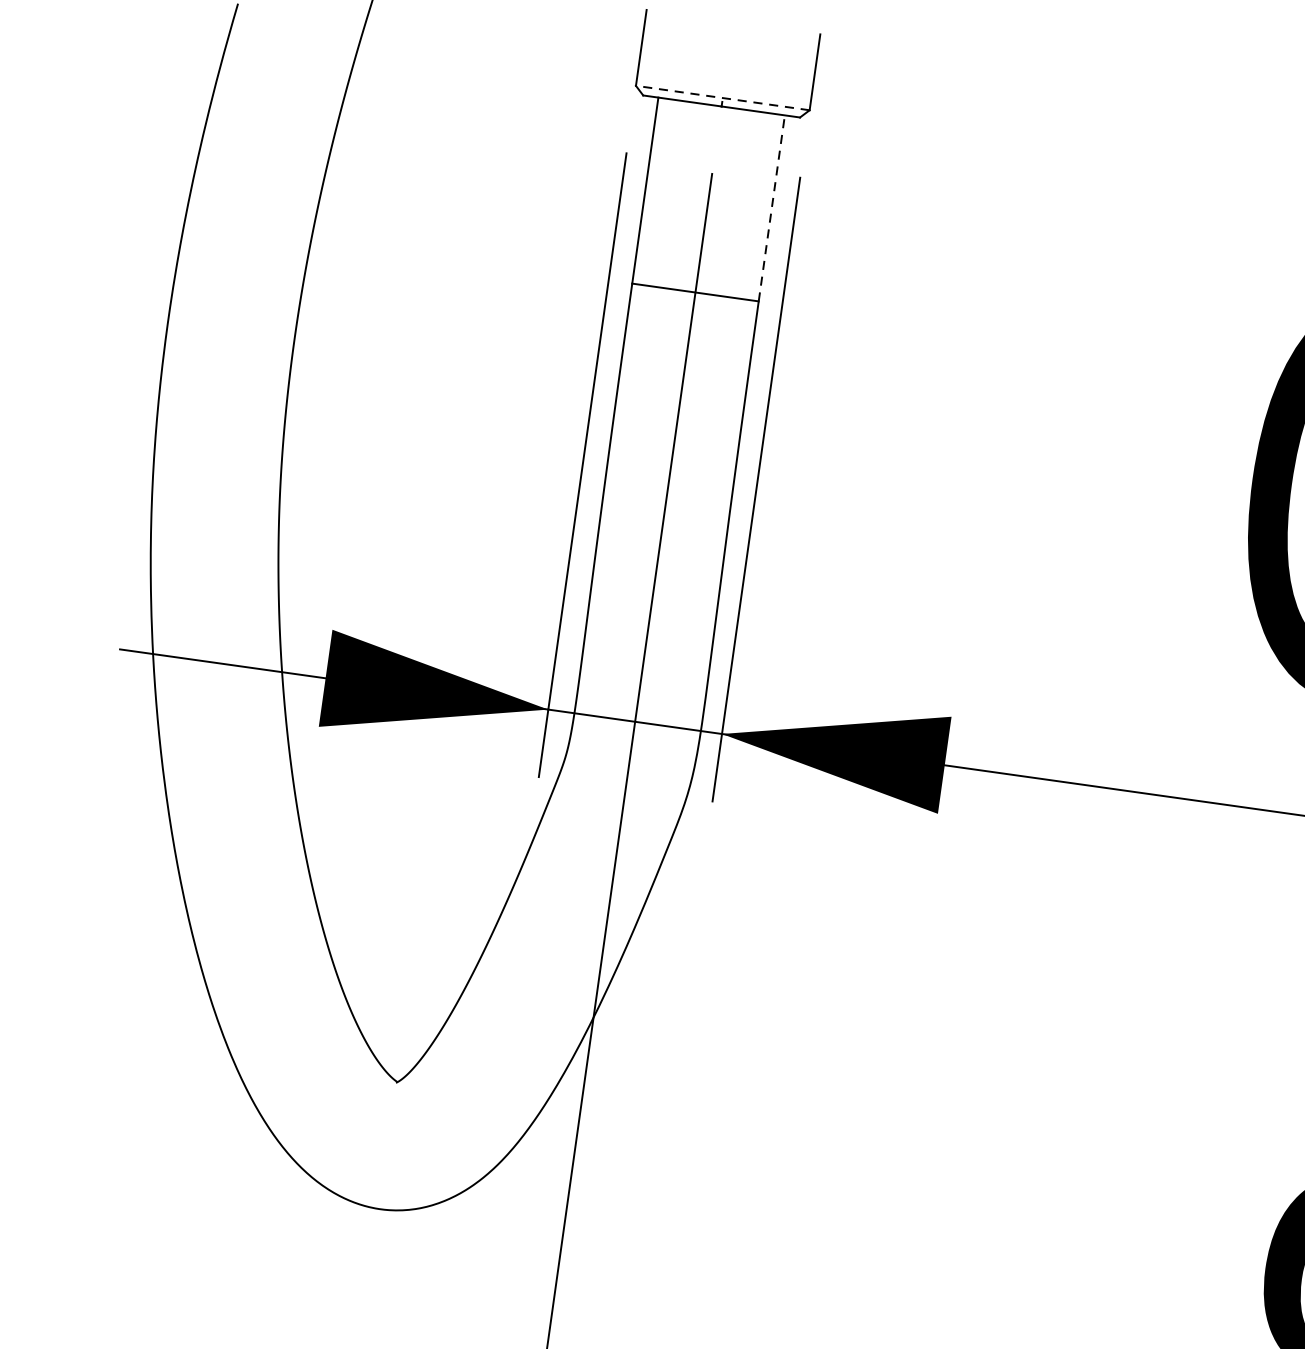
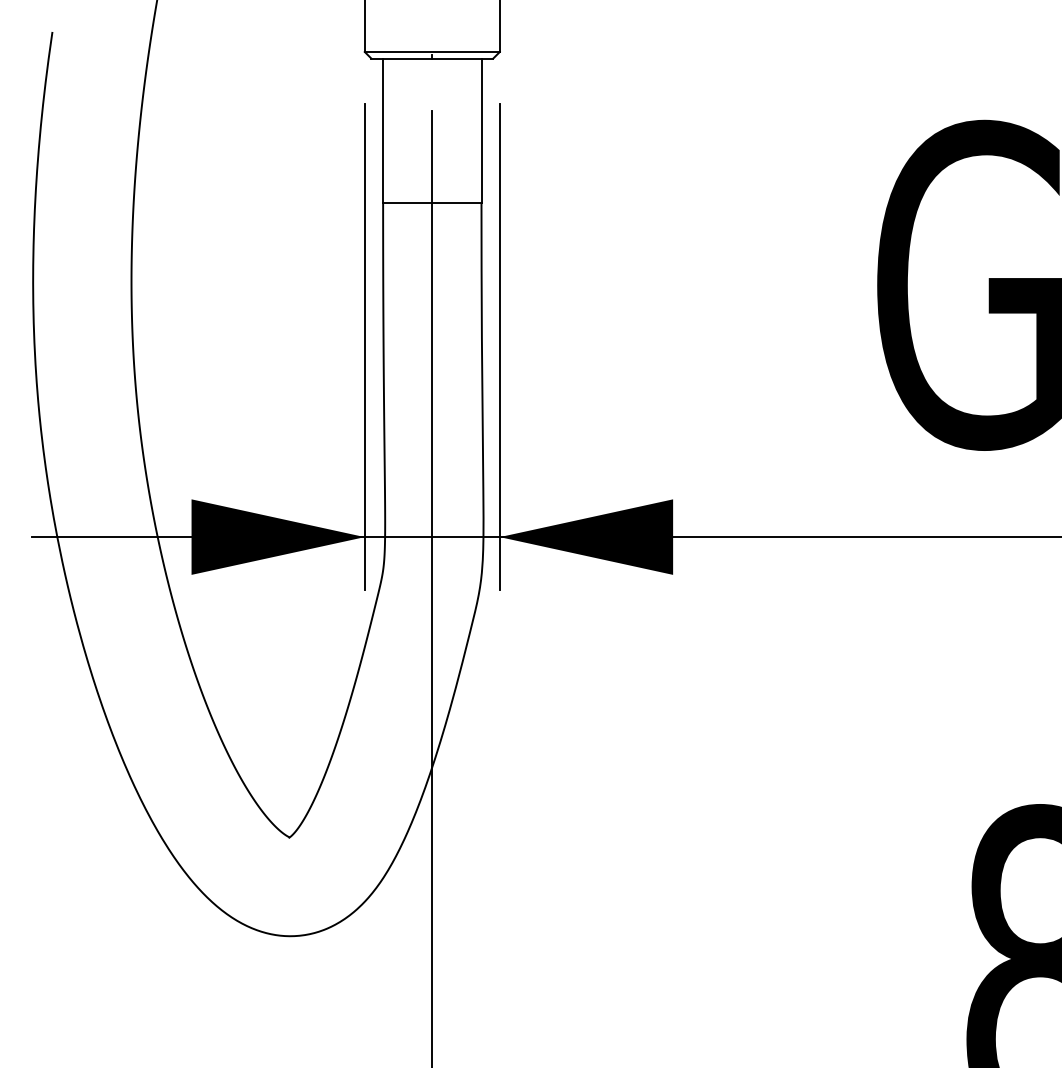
line: (723, 97) -> (432, 51), dashed -> solid
line: (771, 207) -> (481, 130), dashed -> solid

